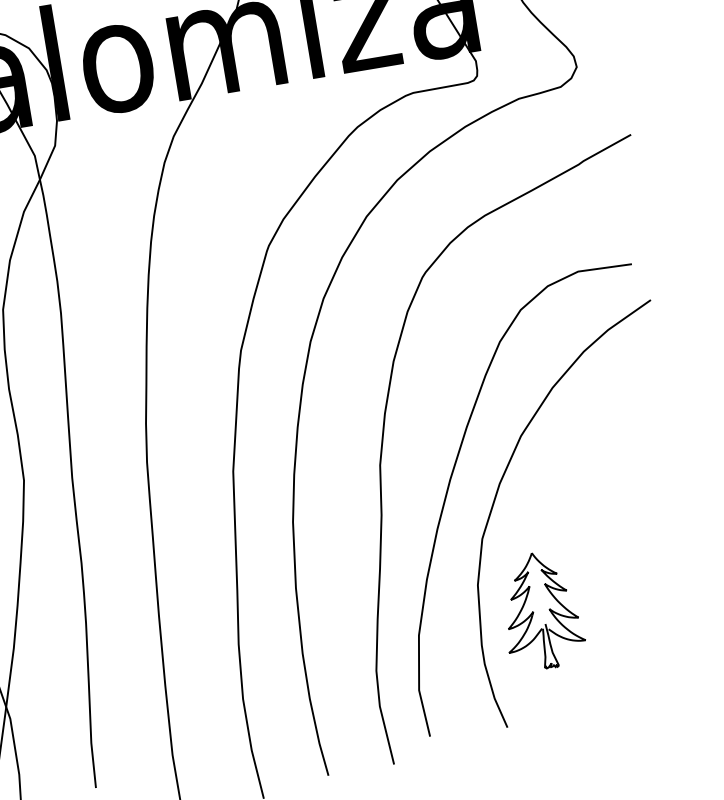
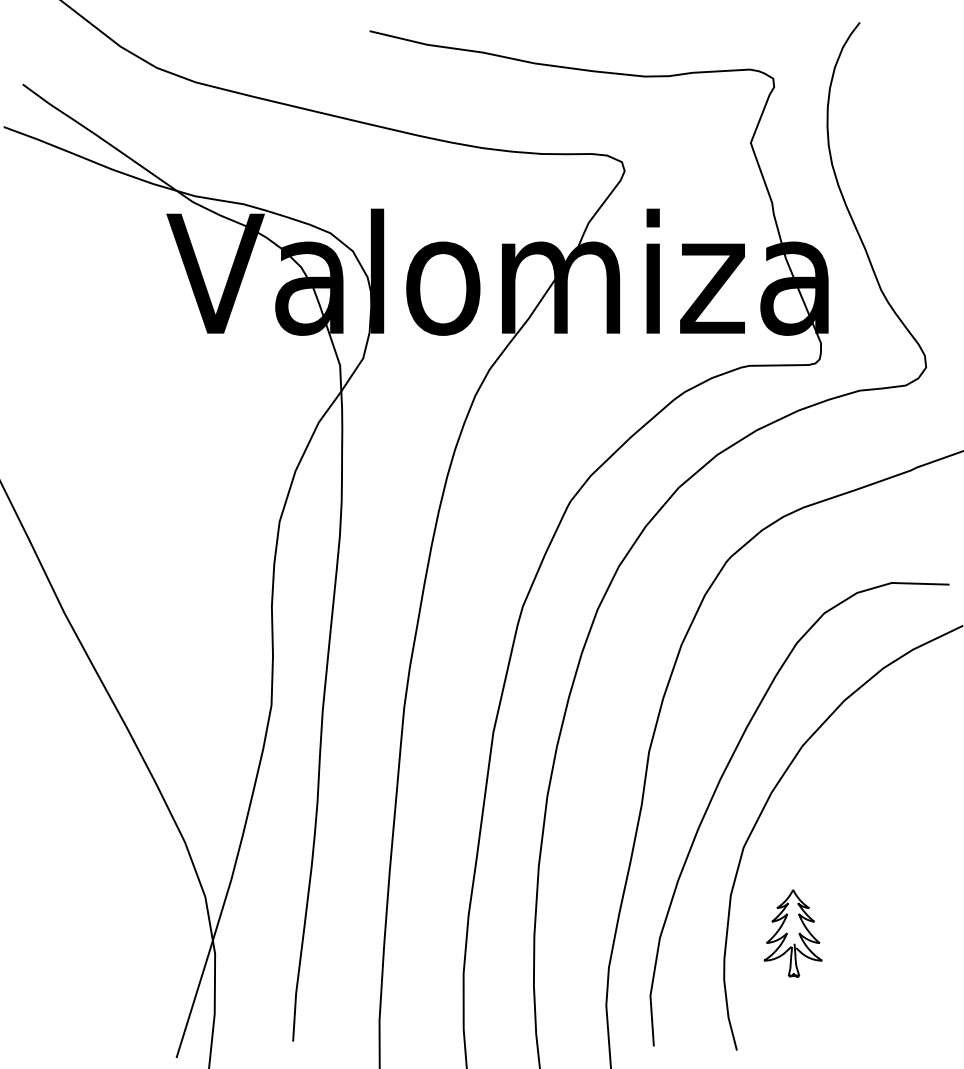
part: (540, 610) -> (792, 933), size x0.7

